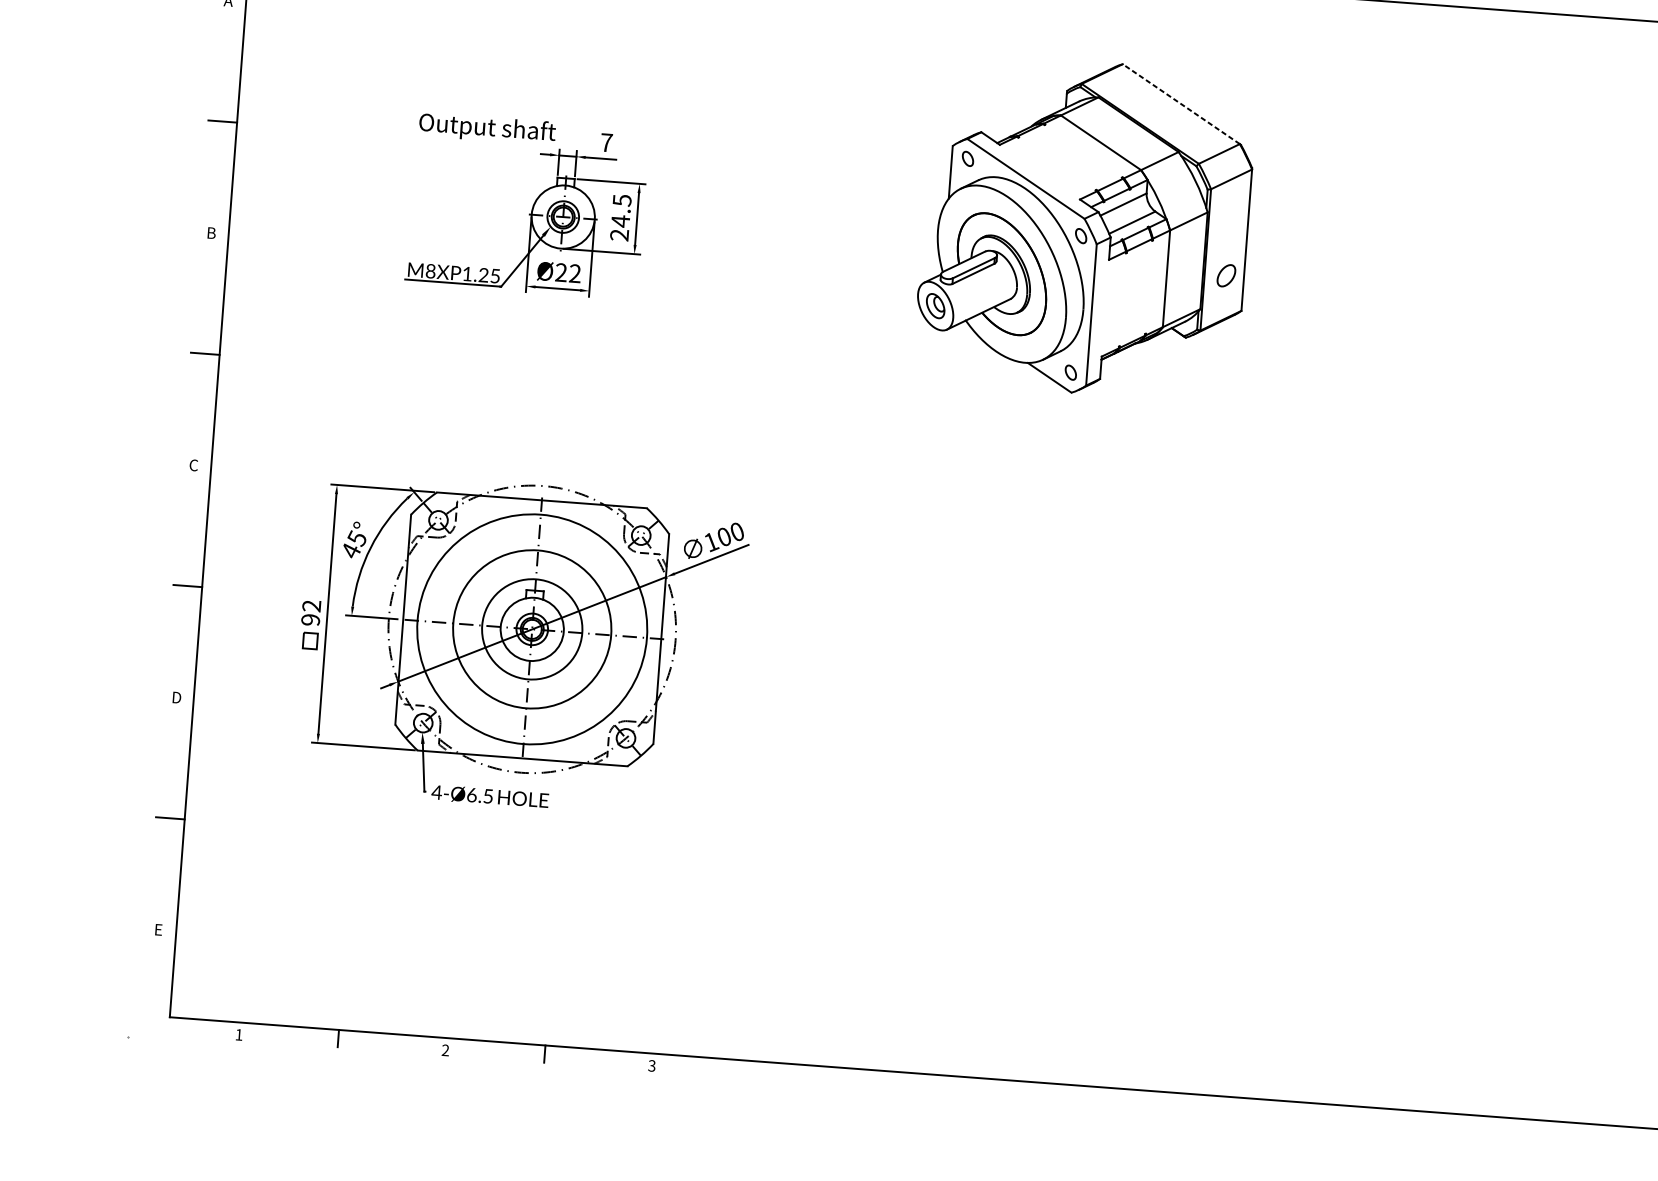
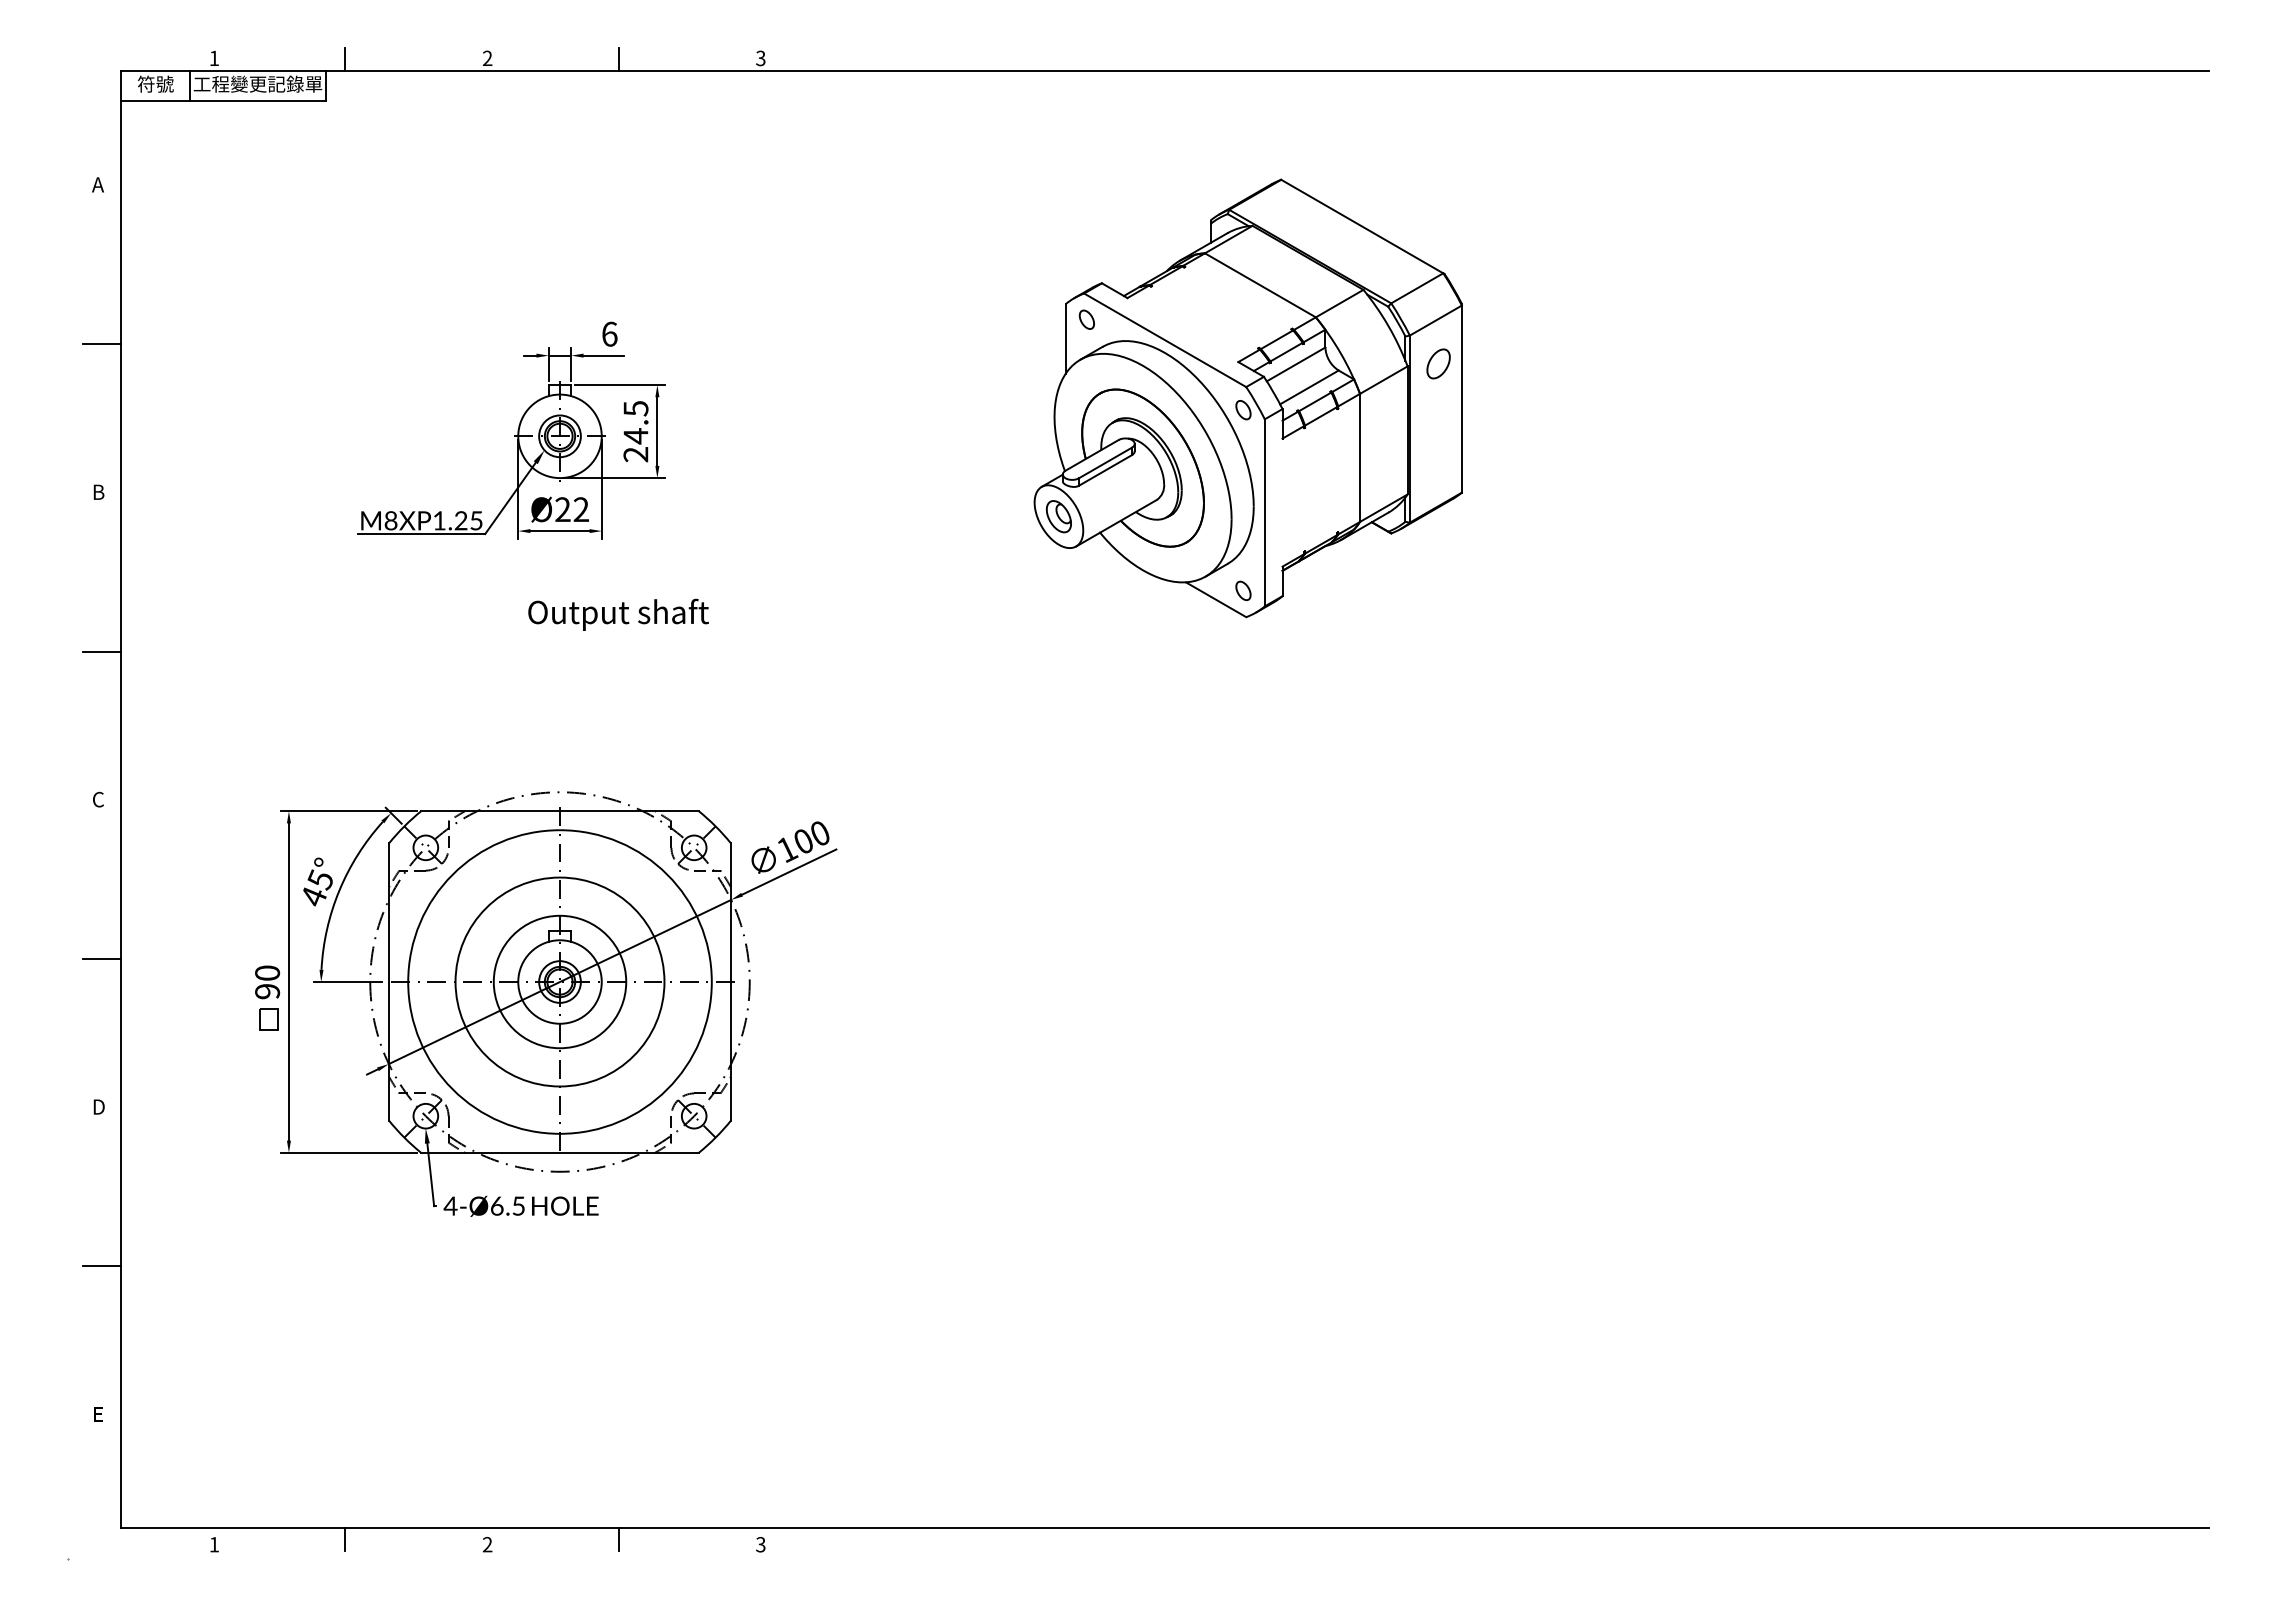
line: (1181, 104) -> (1362, 226), dashed -> solid
text: (487, 128) -> (618, 614), moved
text: (606, 142) -> (609, 333), 7 -> 6
part: (1226, 275) -> (1438, 363), moved
text: (311, 605) -> (267, 972), 92 -> 90

